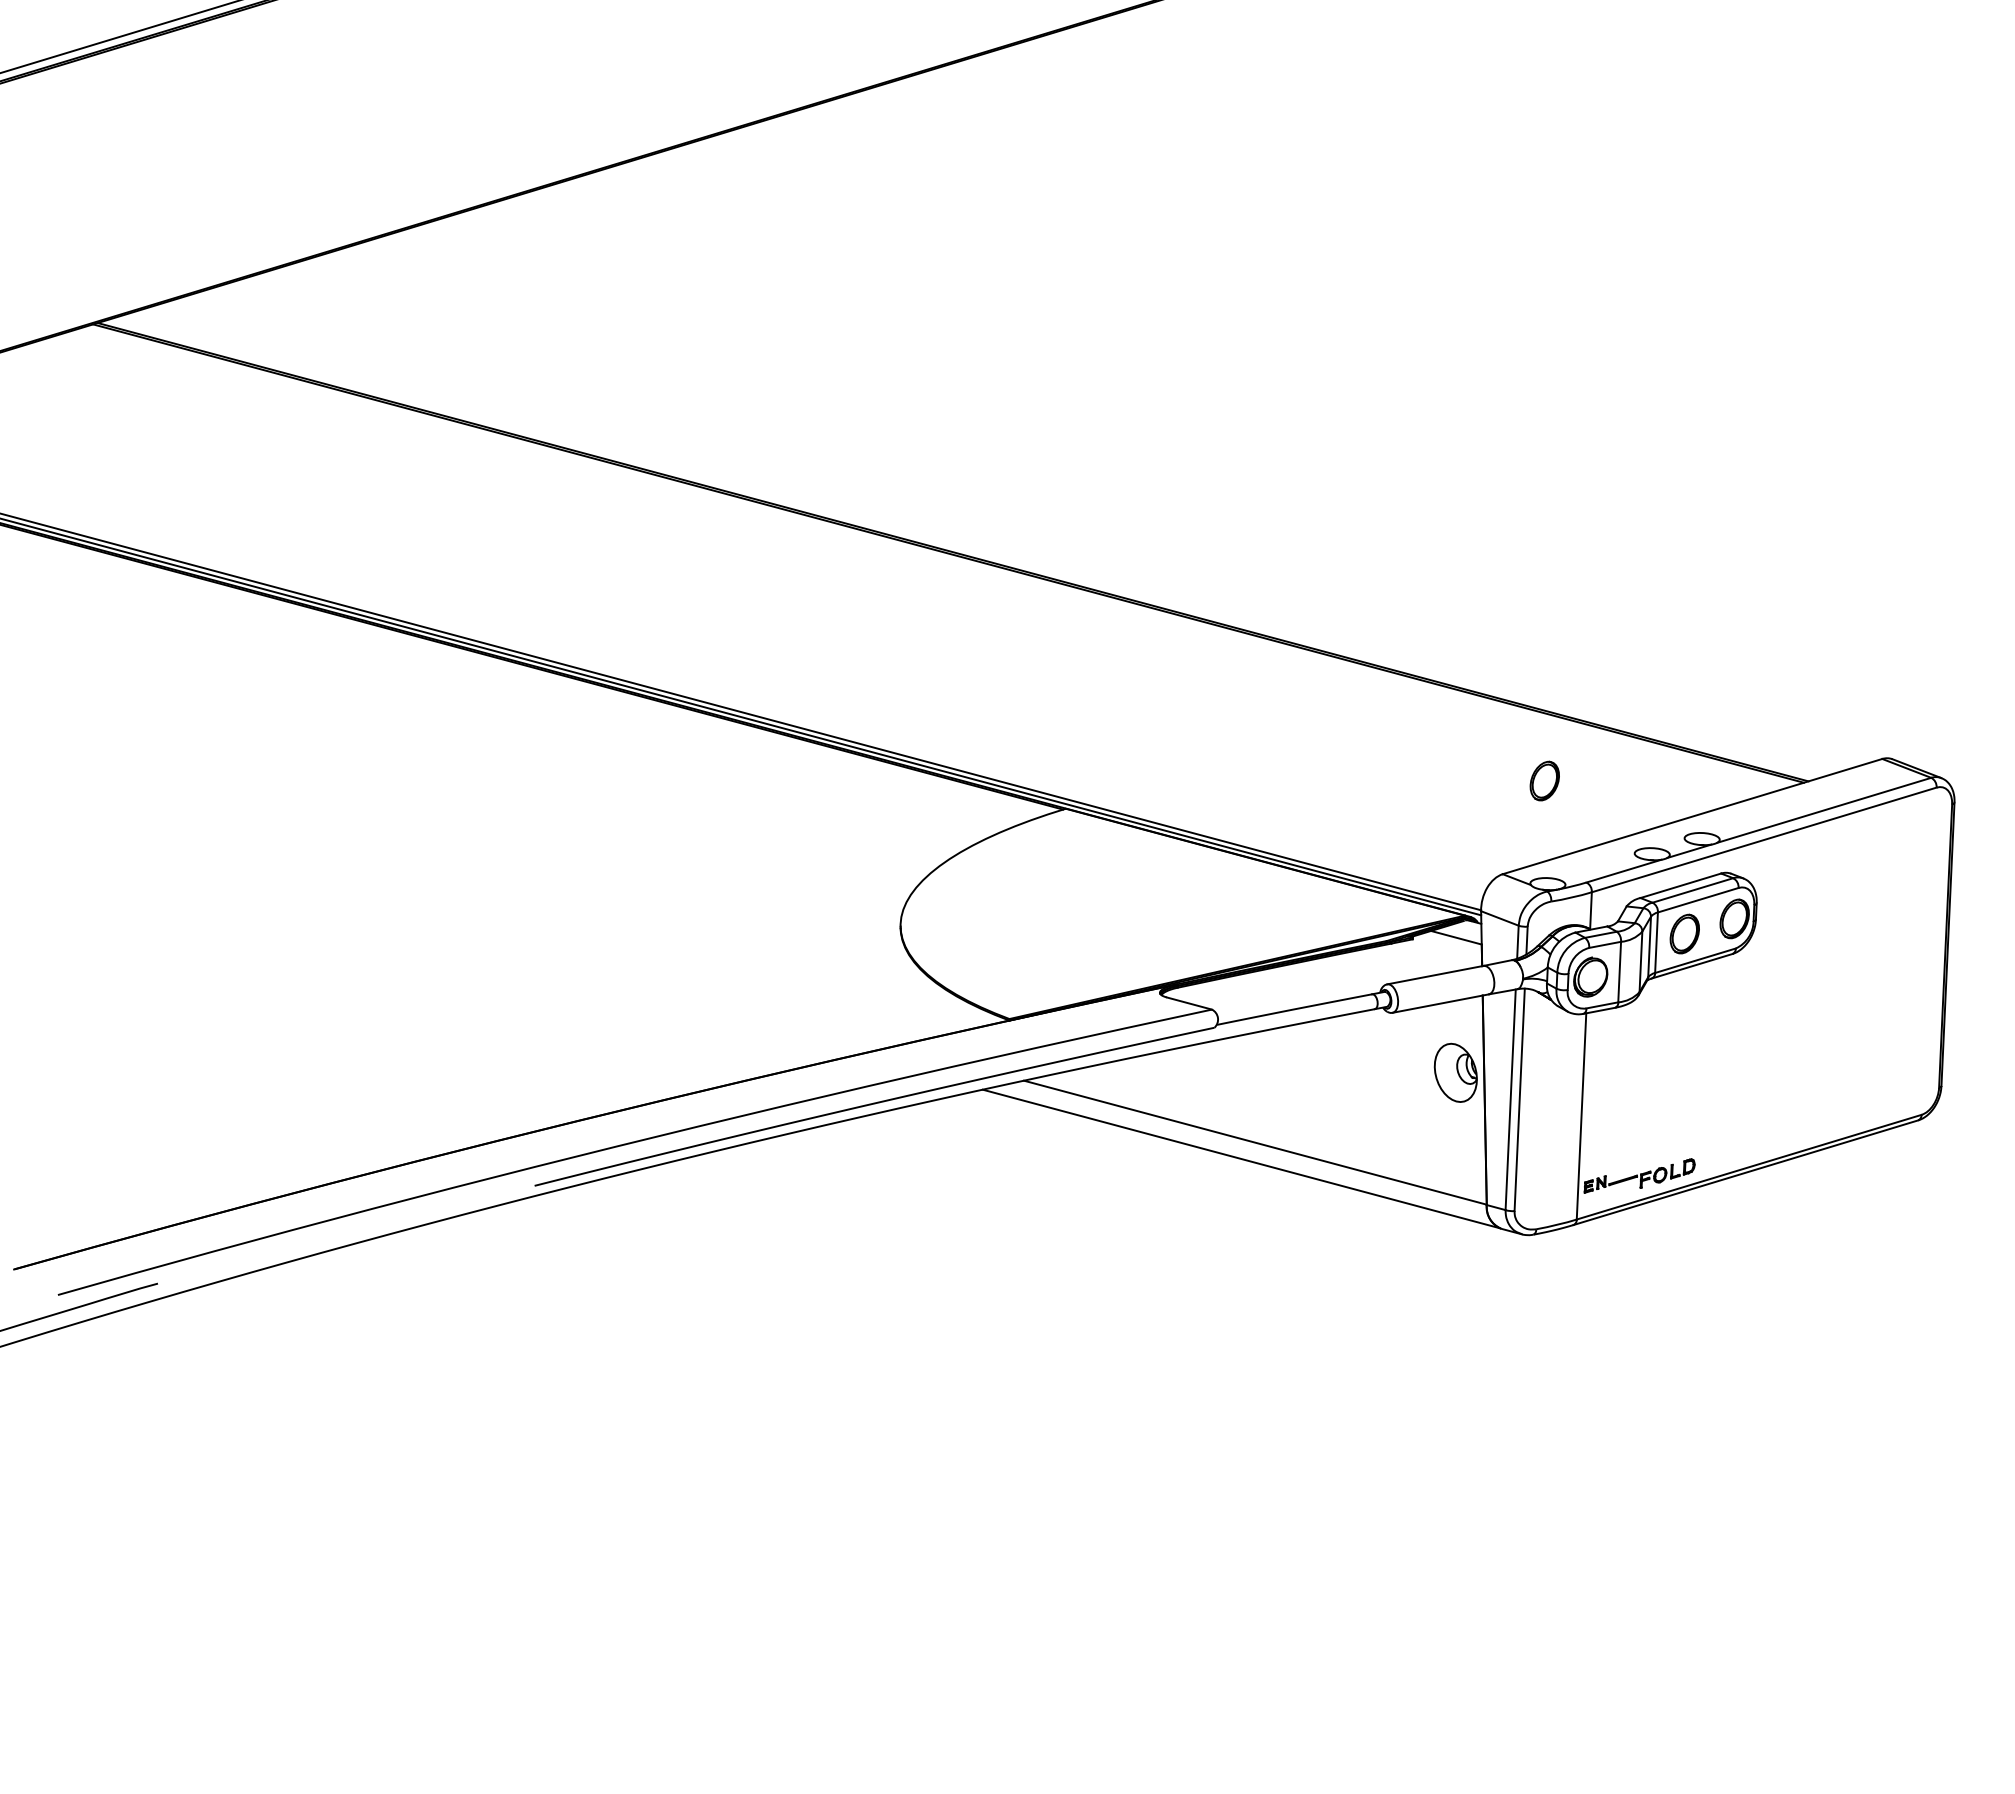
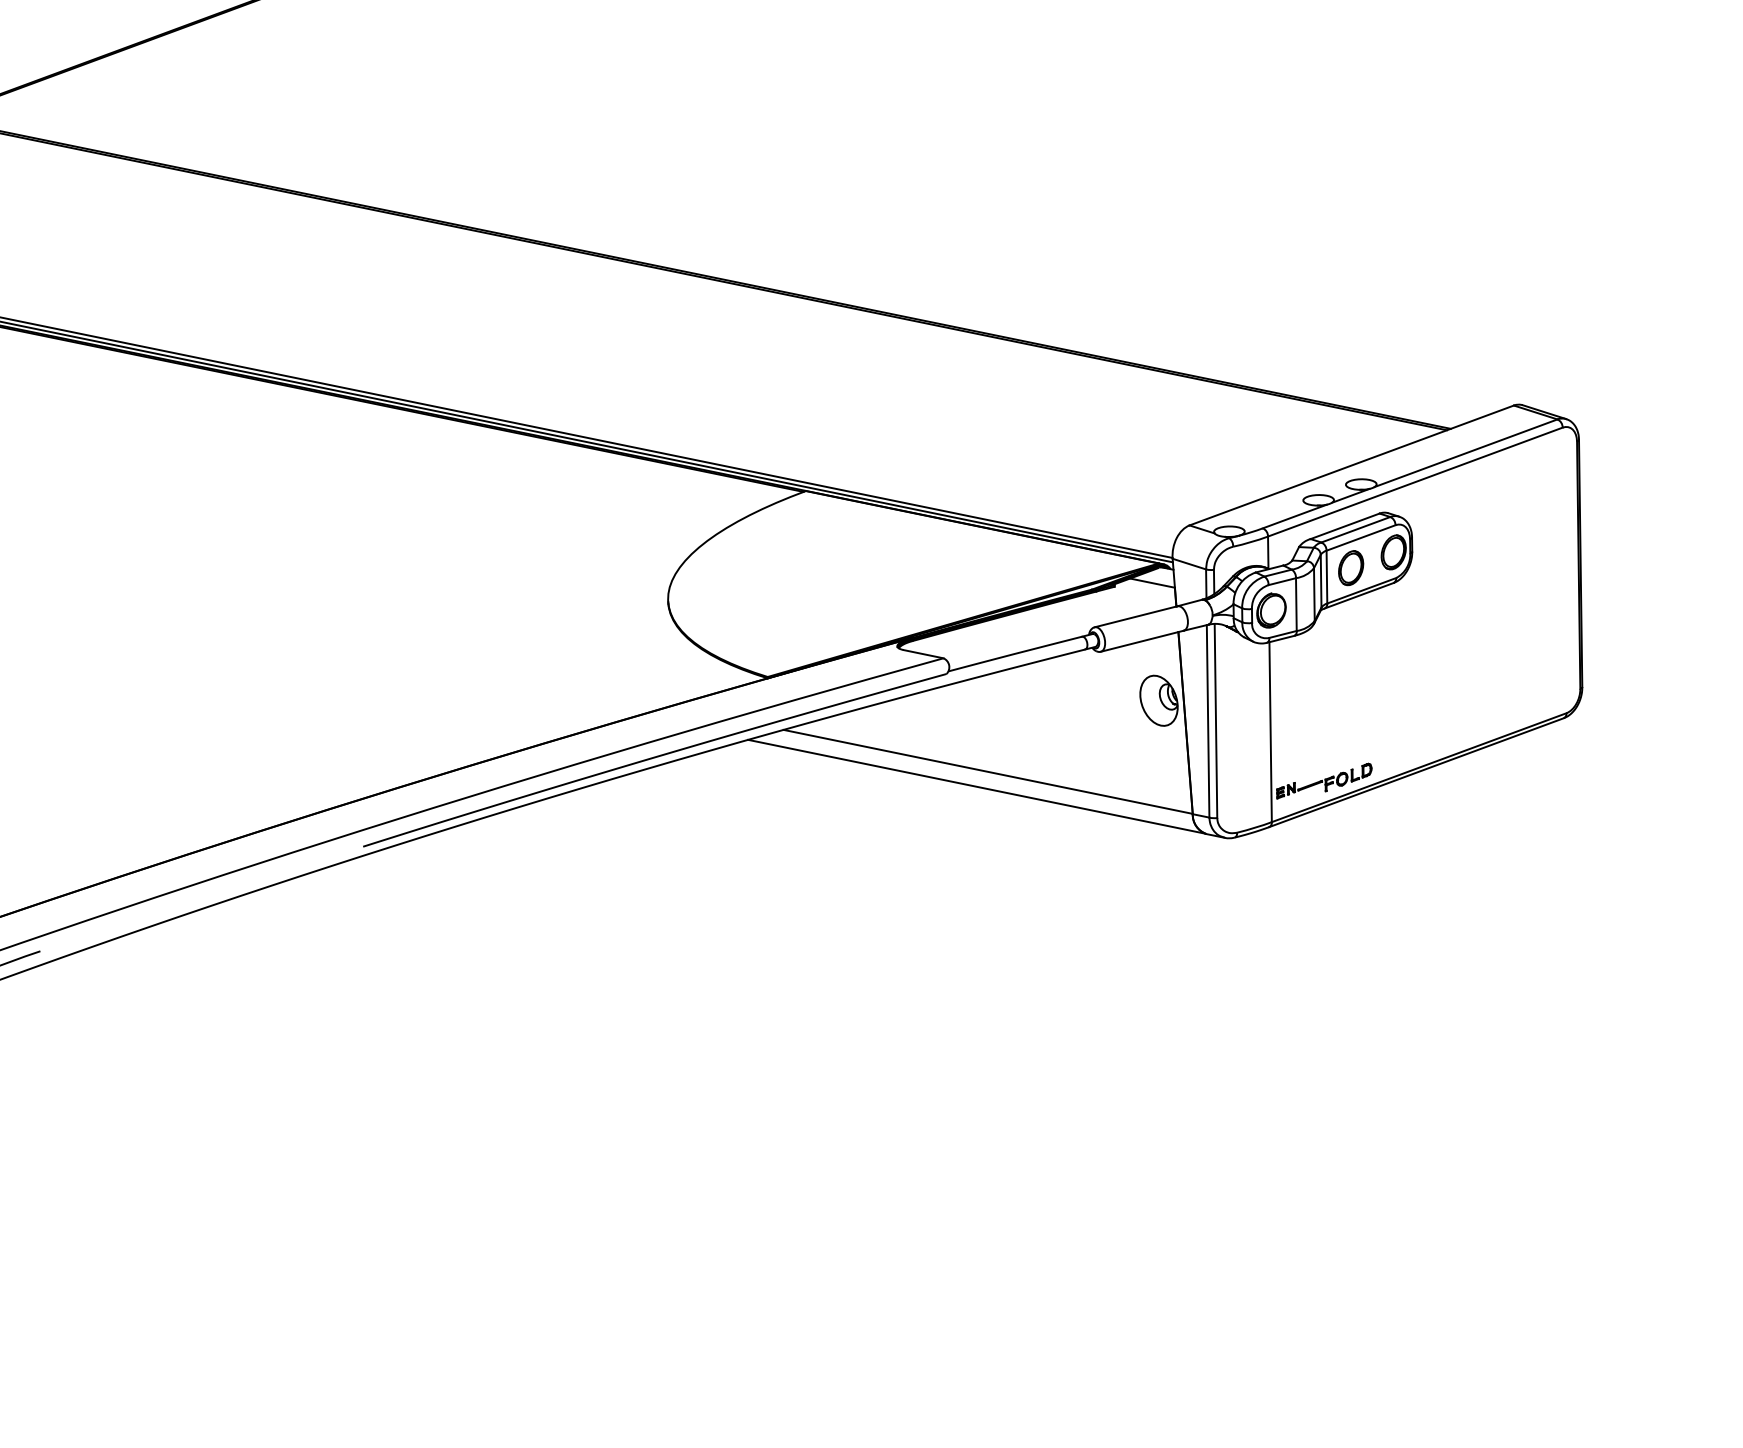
part: (1544, 780) -> (1221, 441), removed

